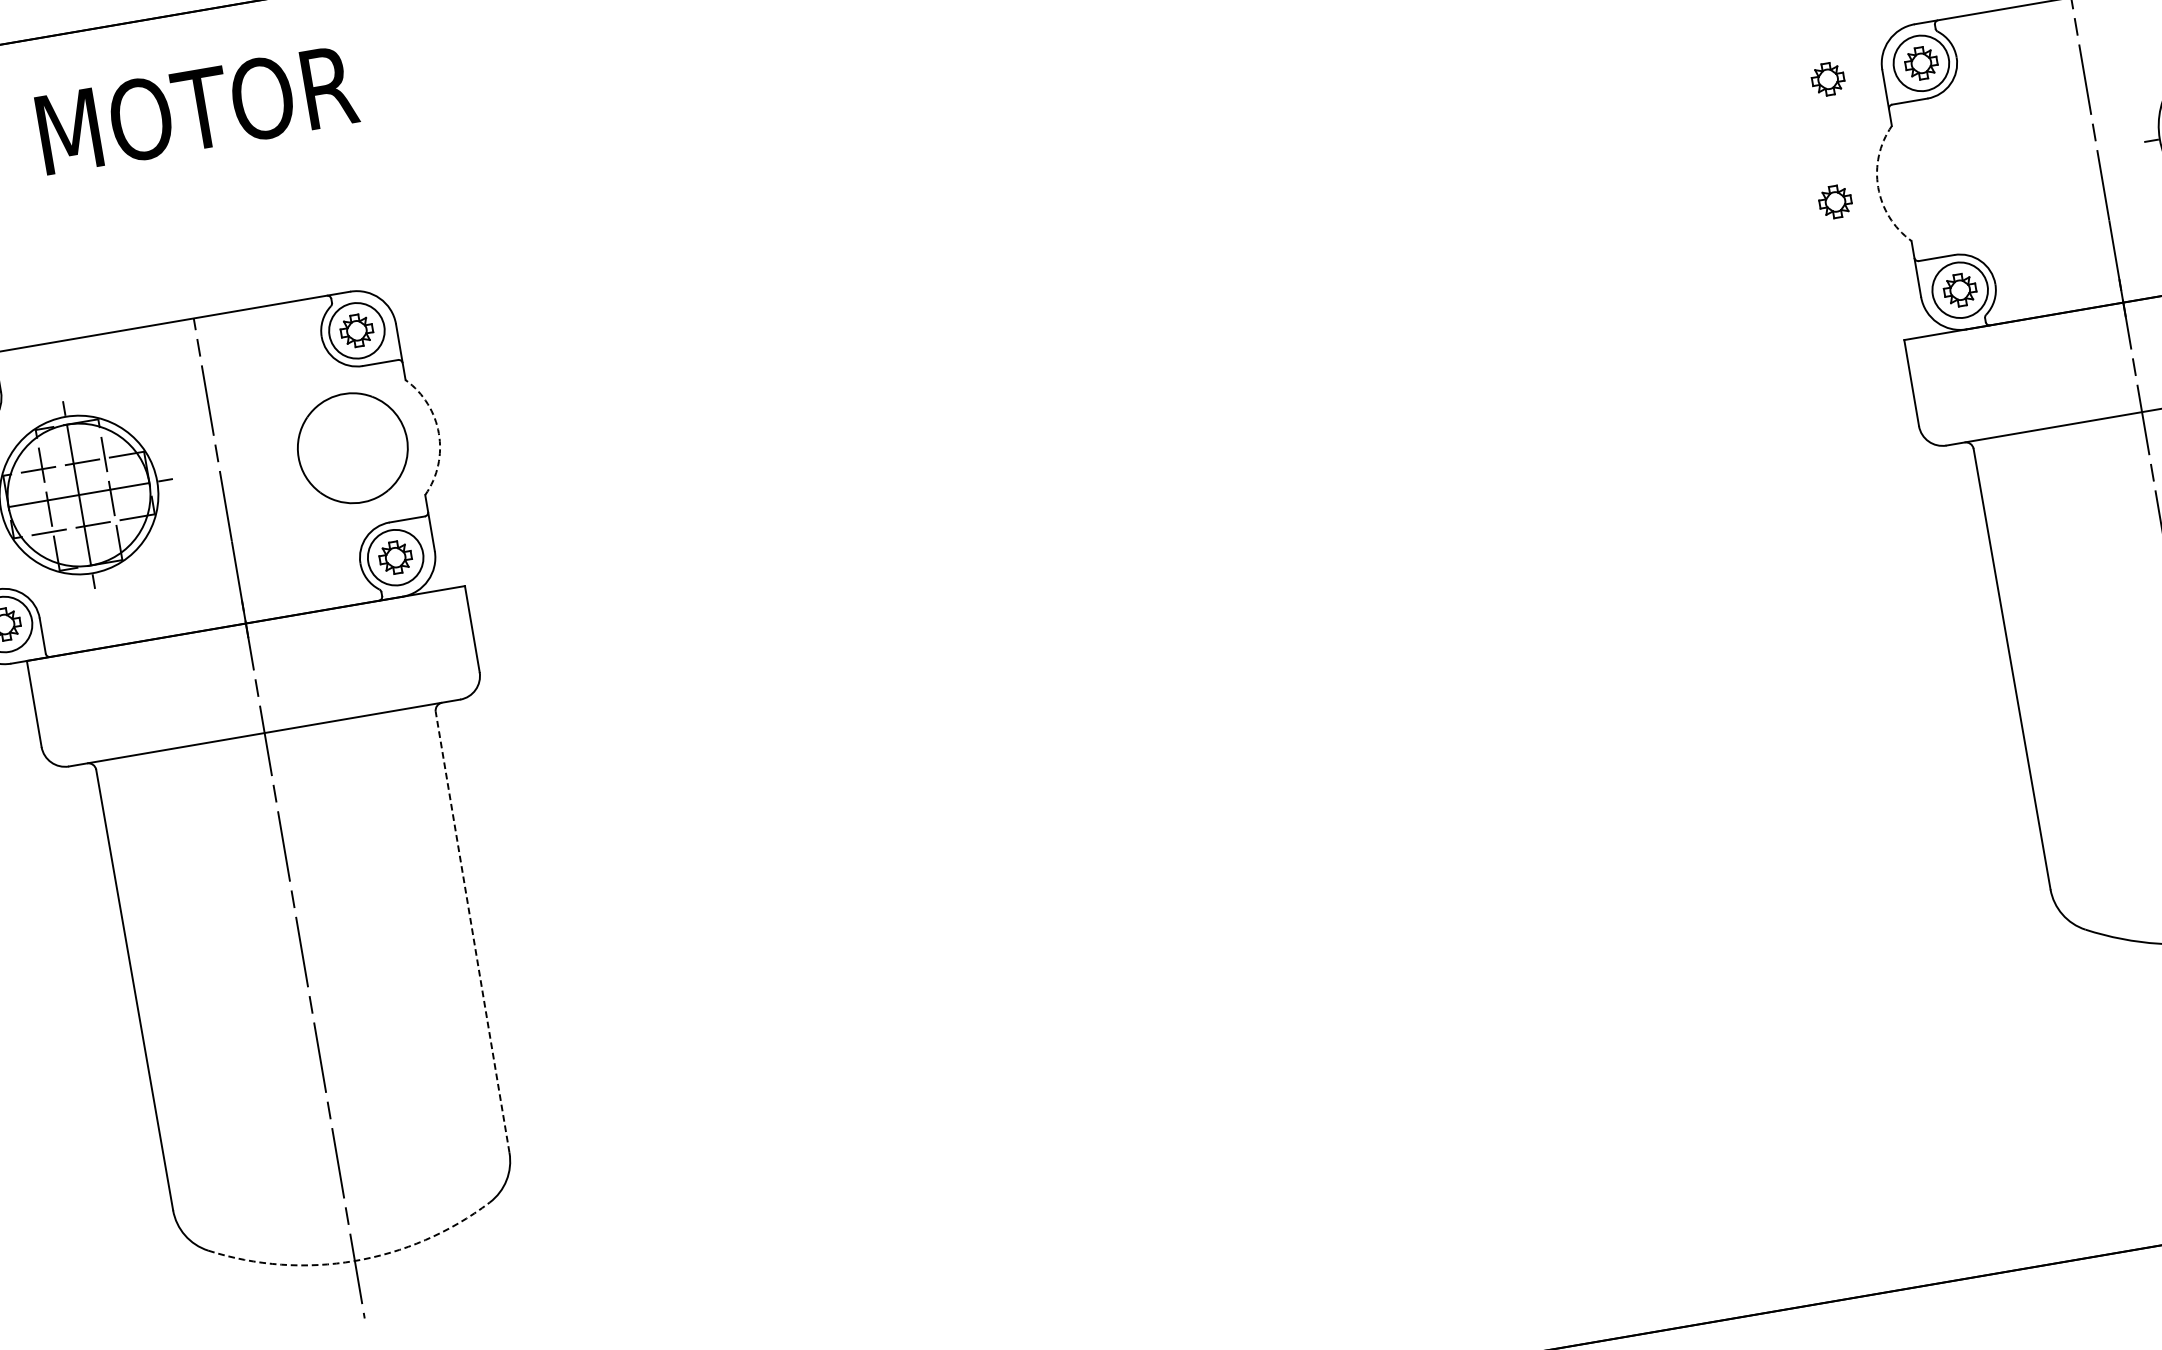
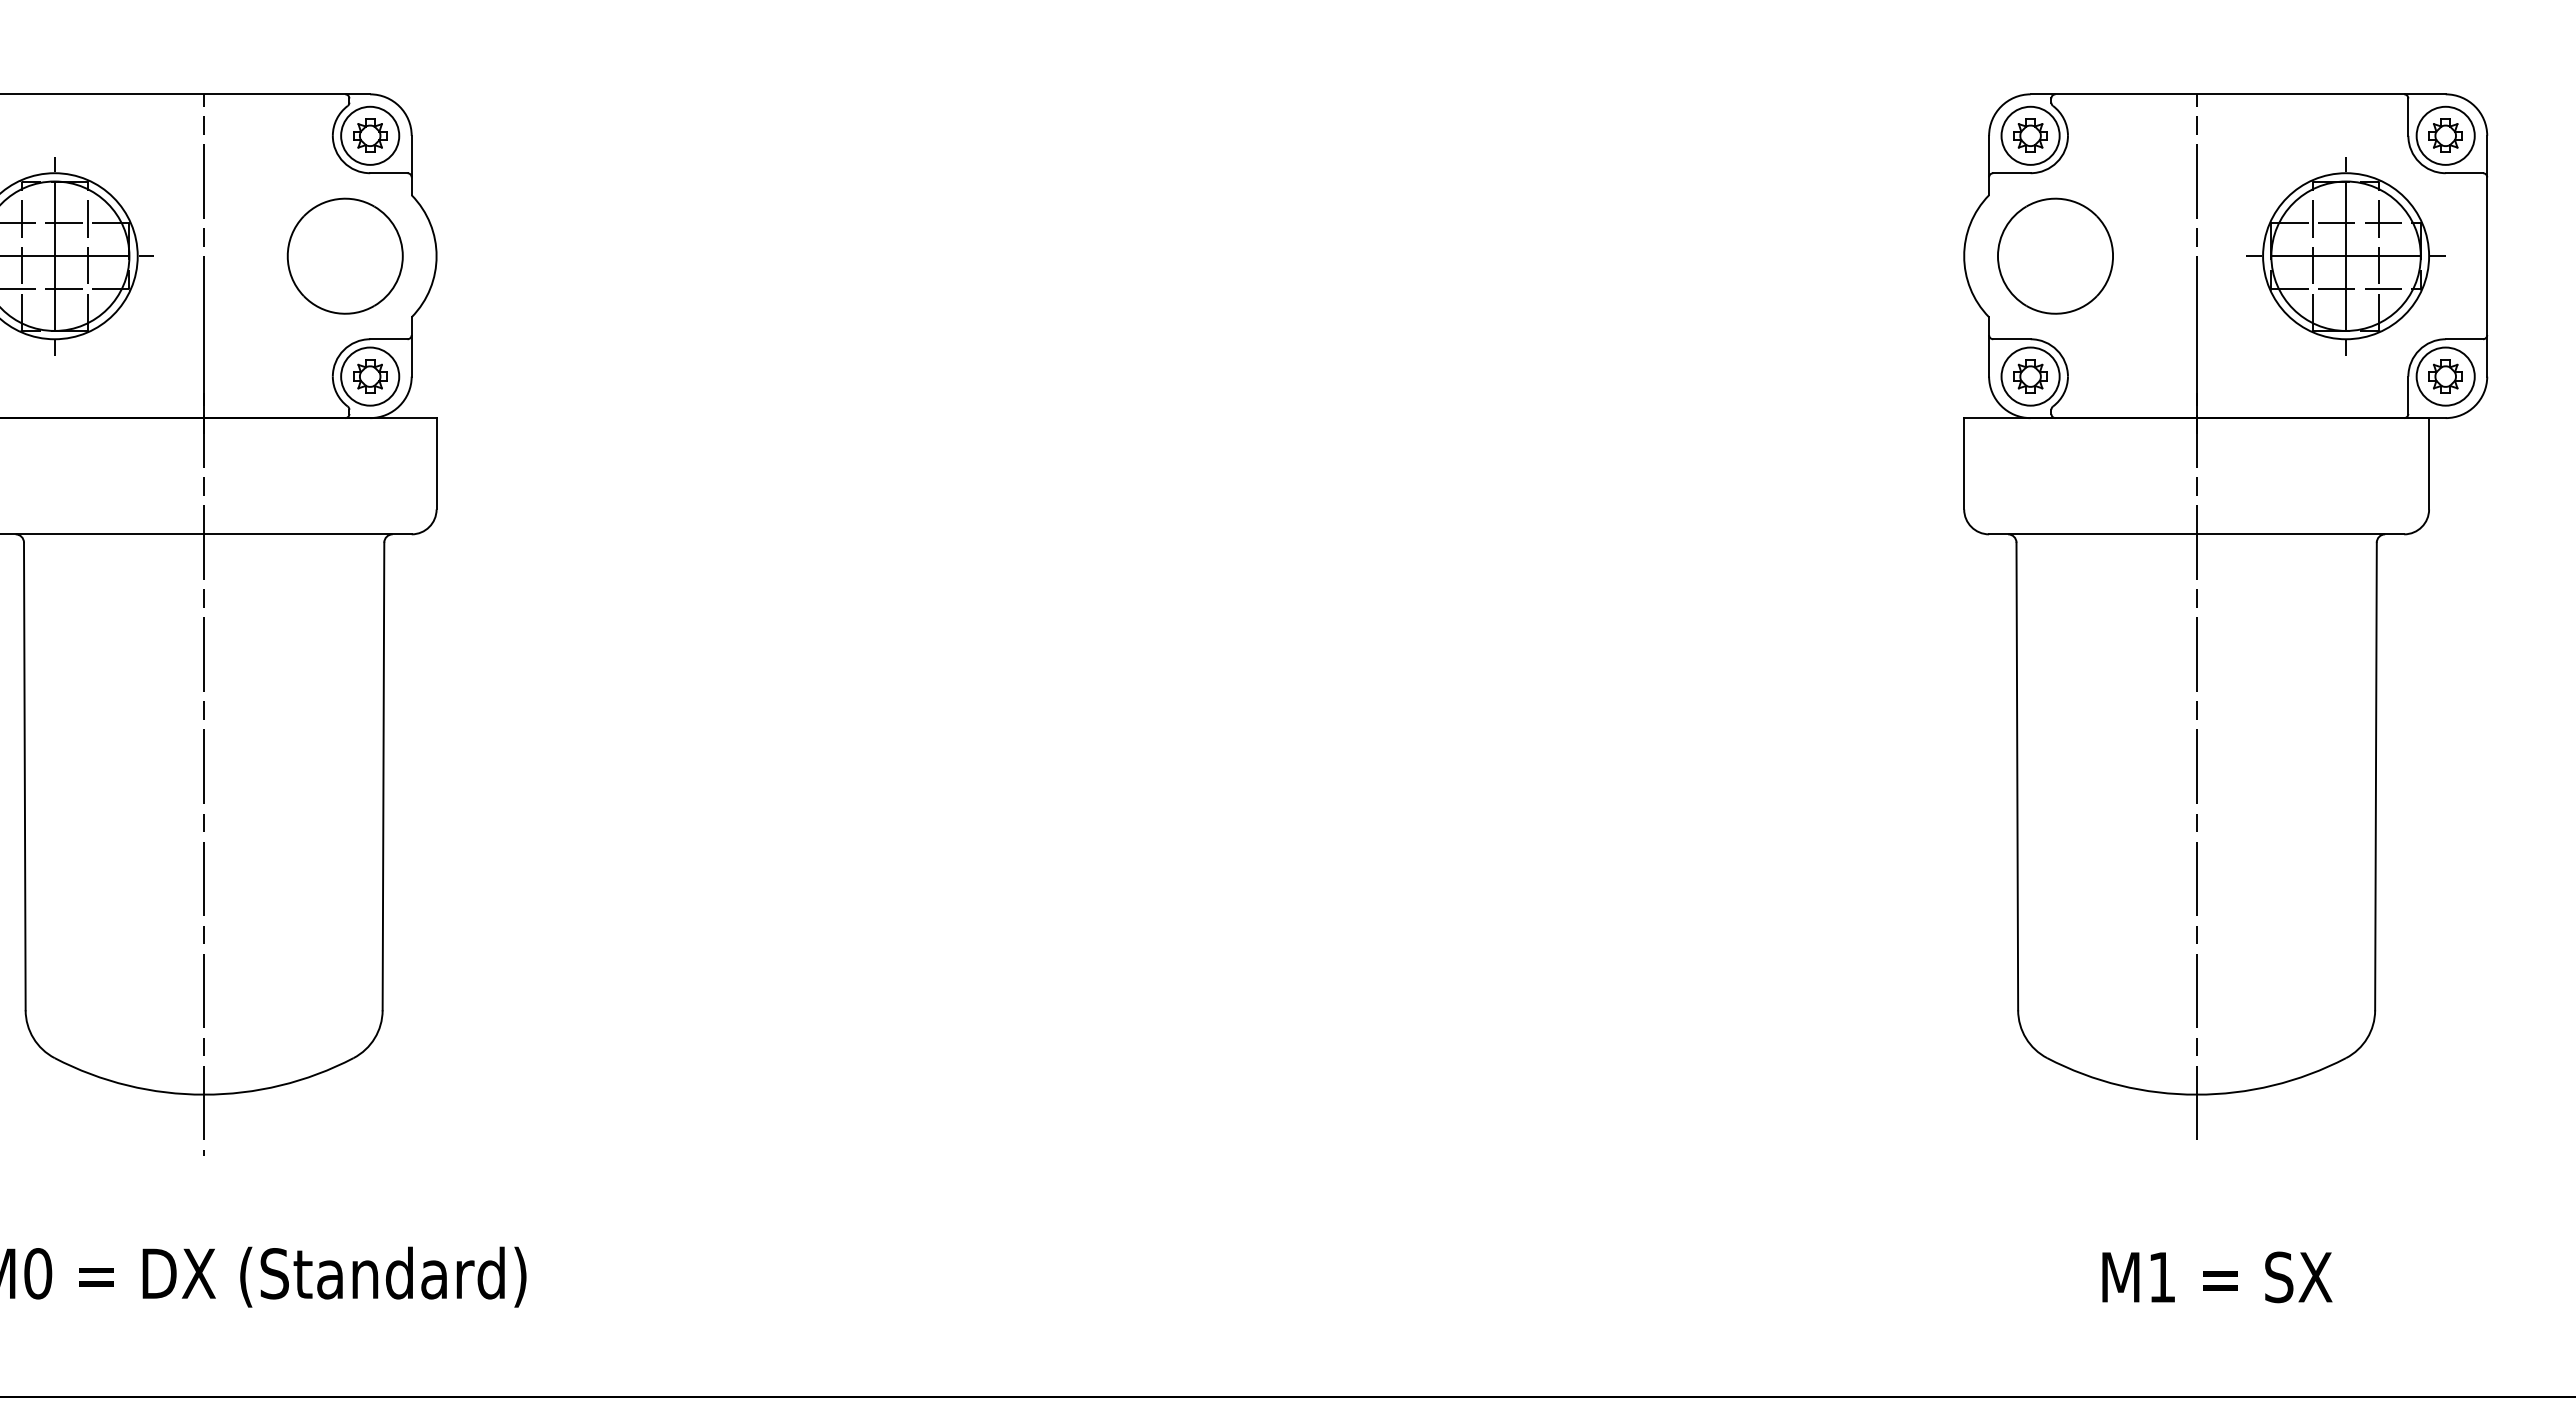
part: (1827, 79) -> (1931, 135), removed
part: (1964, 172) -> (2055, 255), added
arc: (1878, 187) -> (1964, 256), dashed -> solid
part: (1835, 201) -> (1917, 263), removed
arc: (438, 433) -> (436, 256), dashed -> solid
line: (472, 932) -> (383, 776), dashed -> solid
arc: (355, 1260) -> (204, 1094), dashed -> solid

